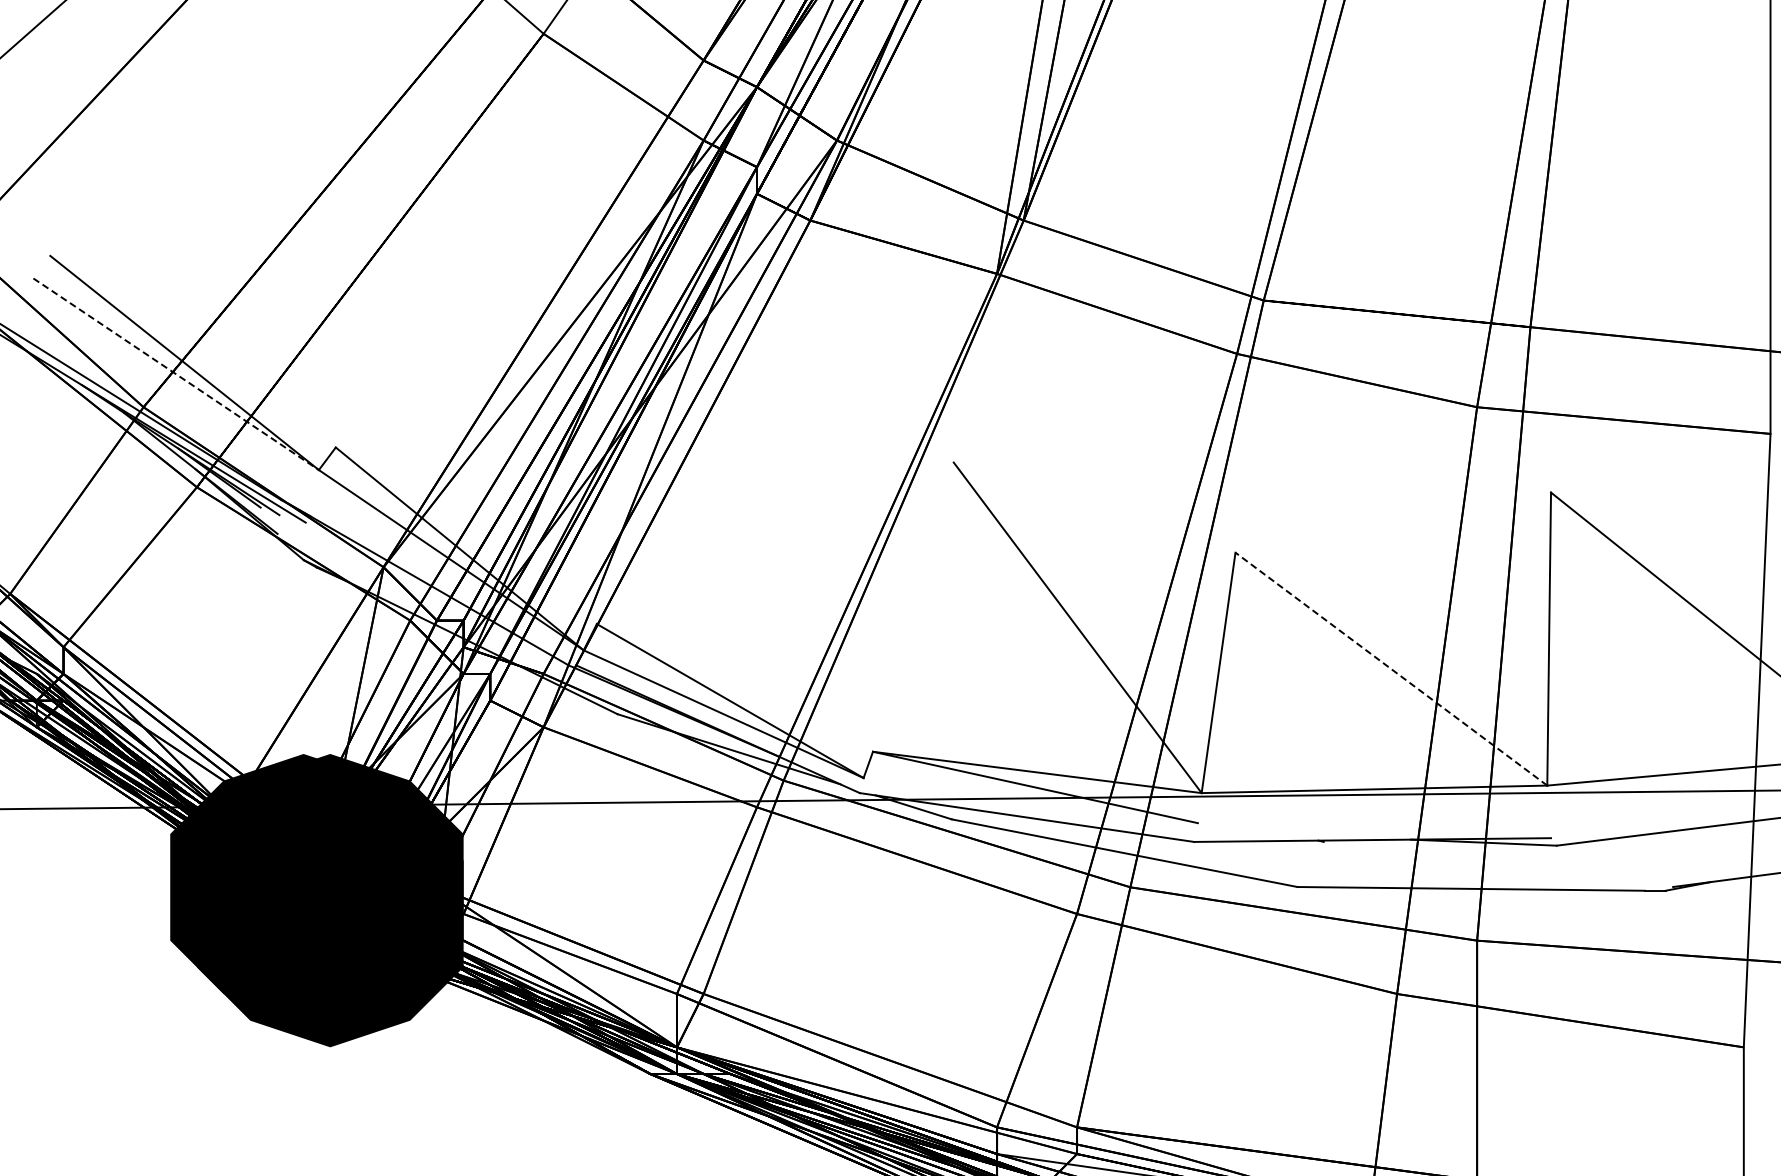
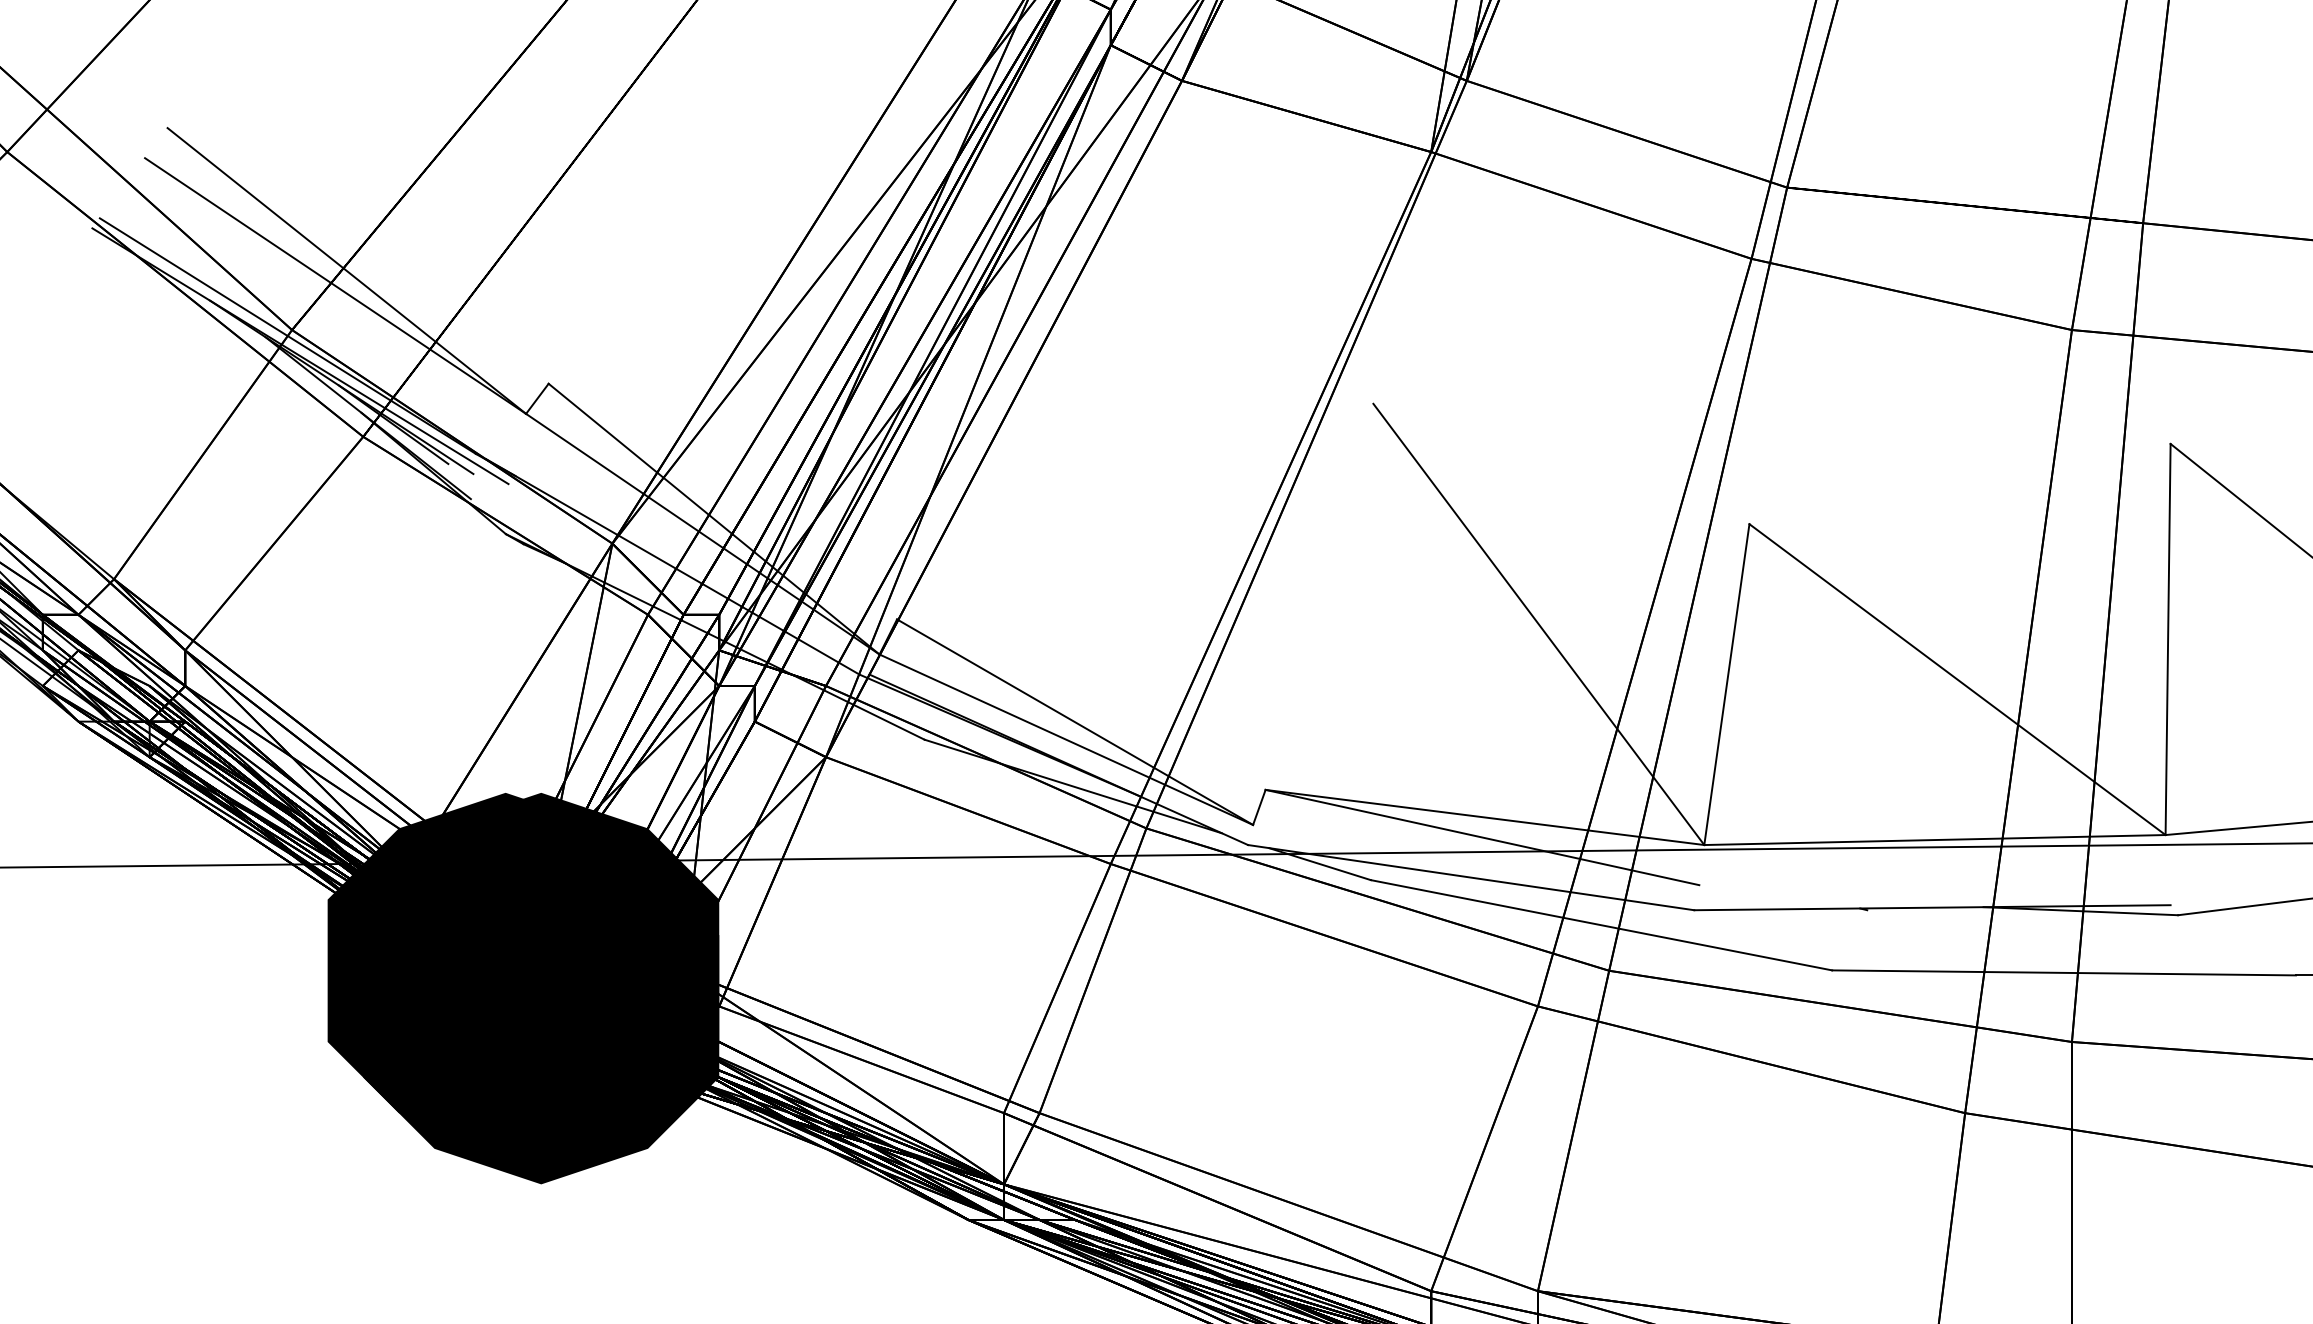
line: (176, 374) -> (336, 286), dashed -> solid
line: (1391, 669) -> (1957, 680), dashed -> solid

